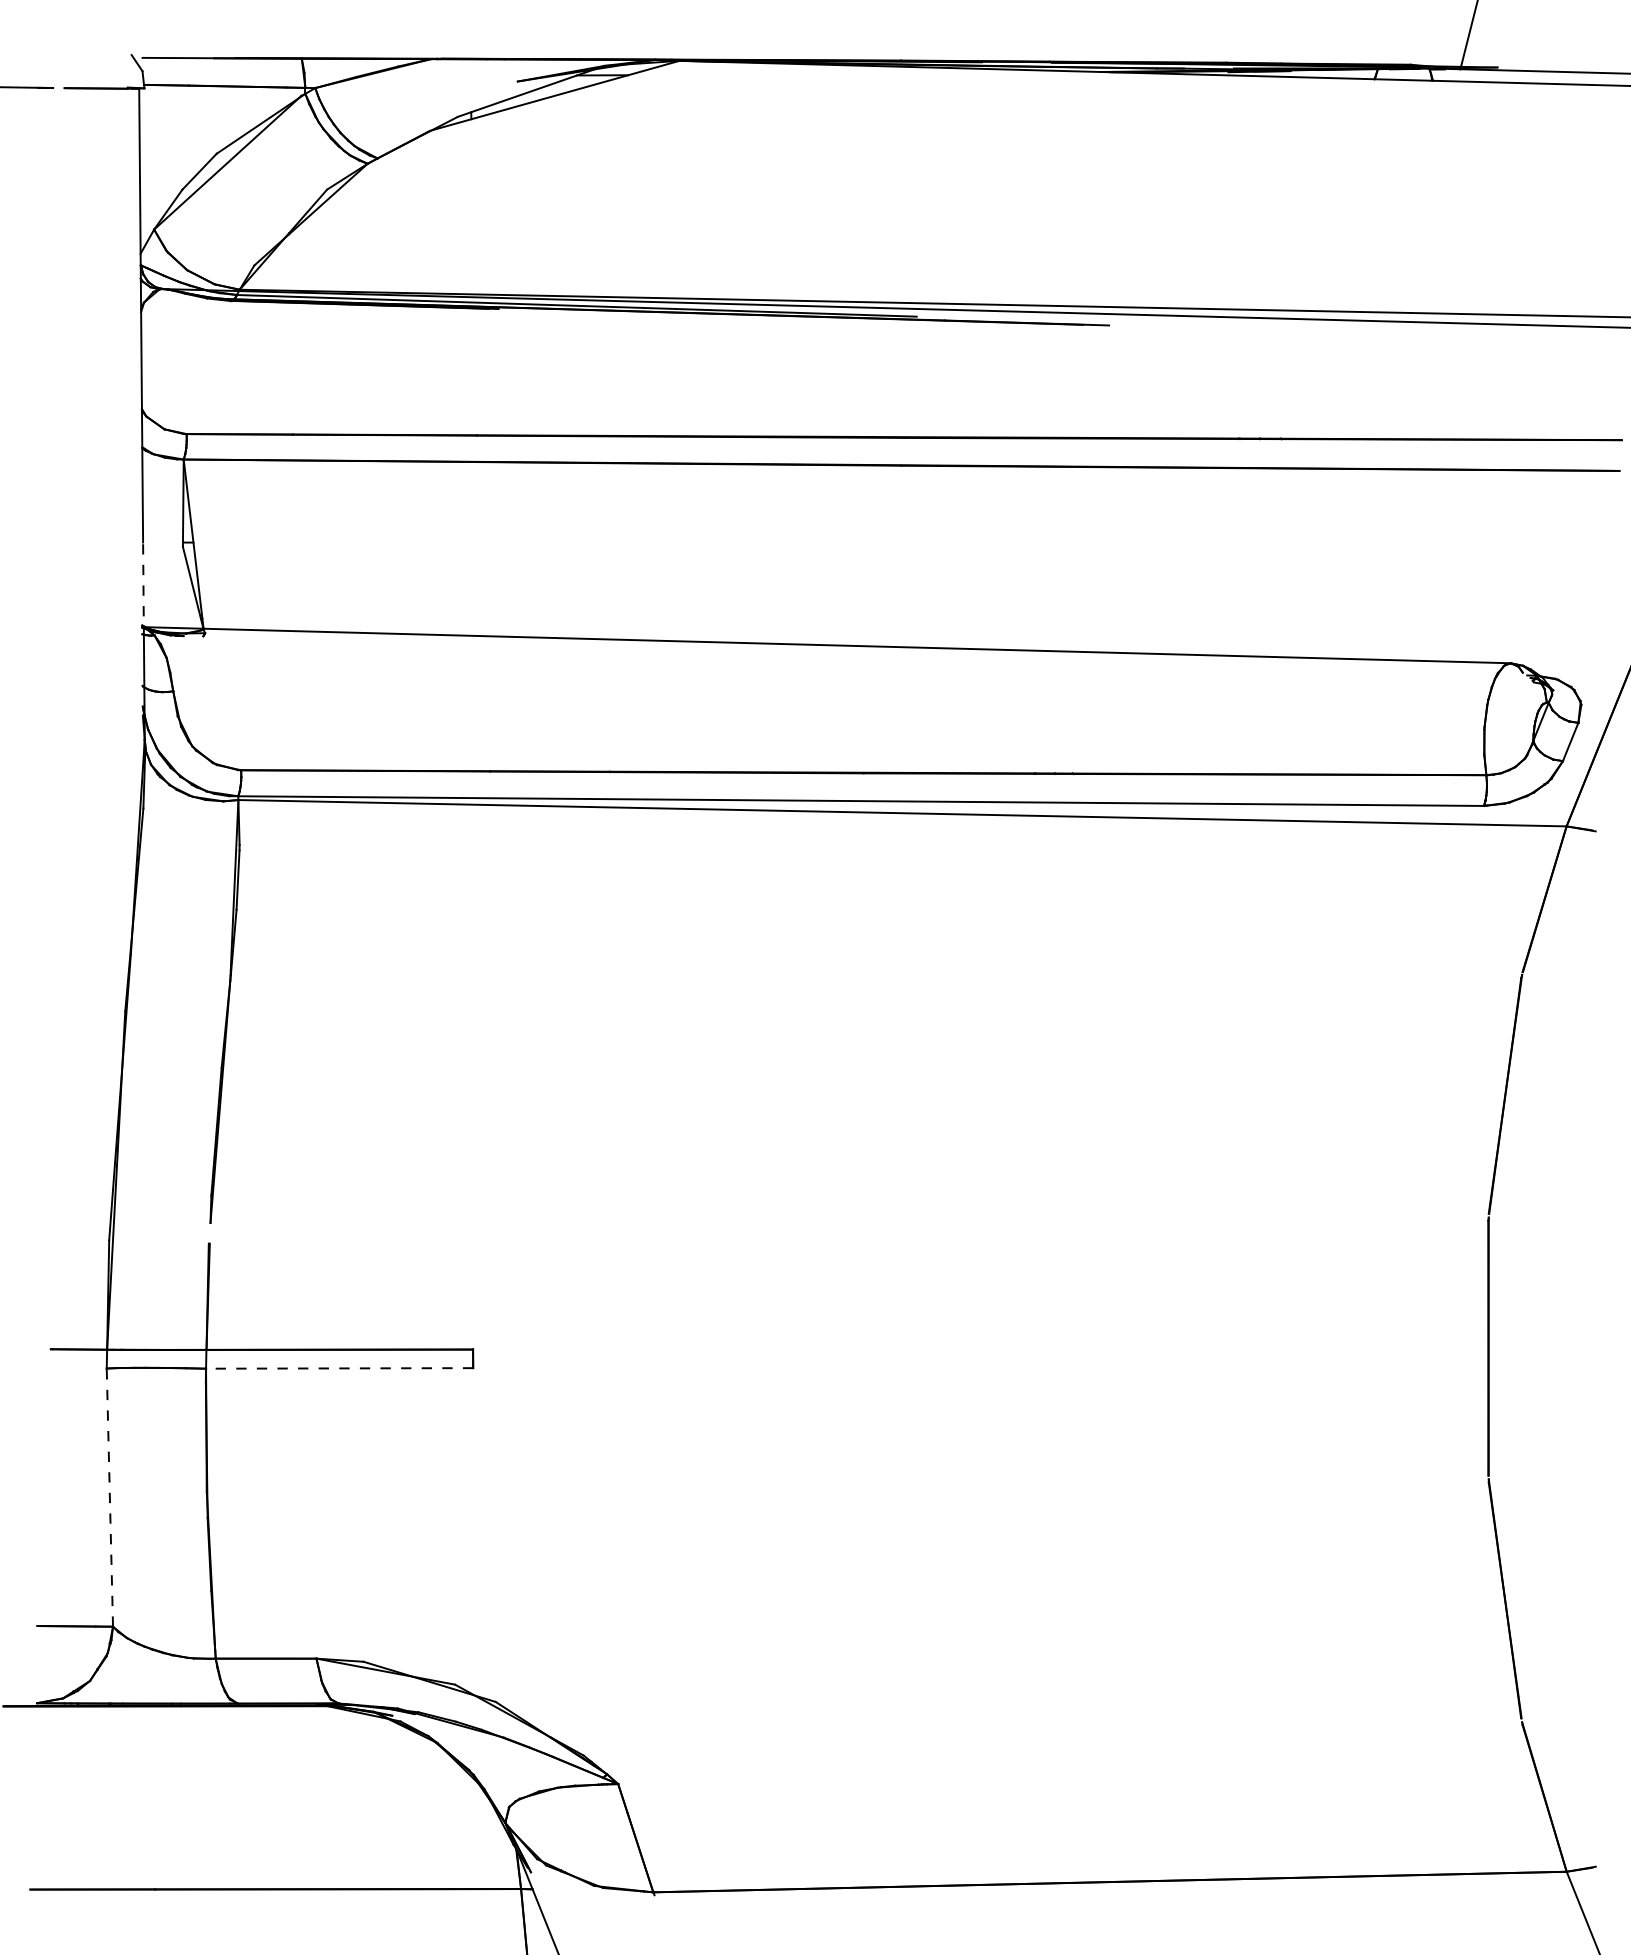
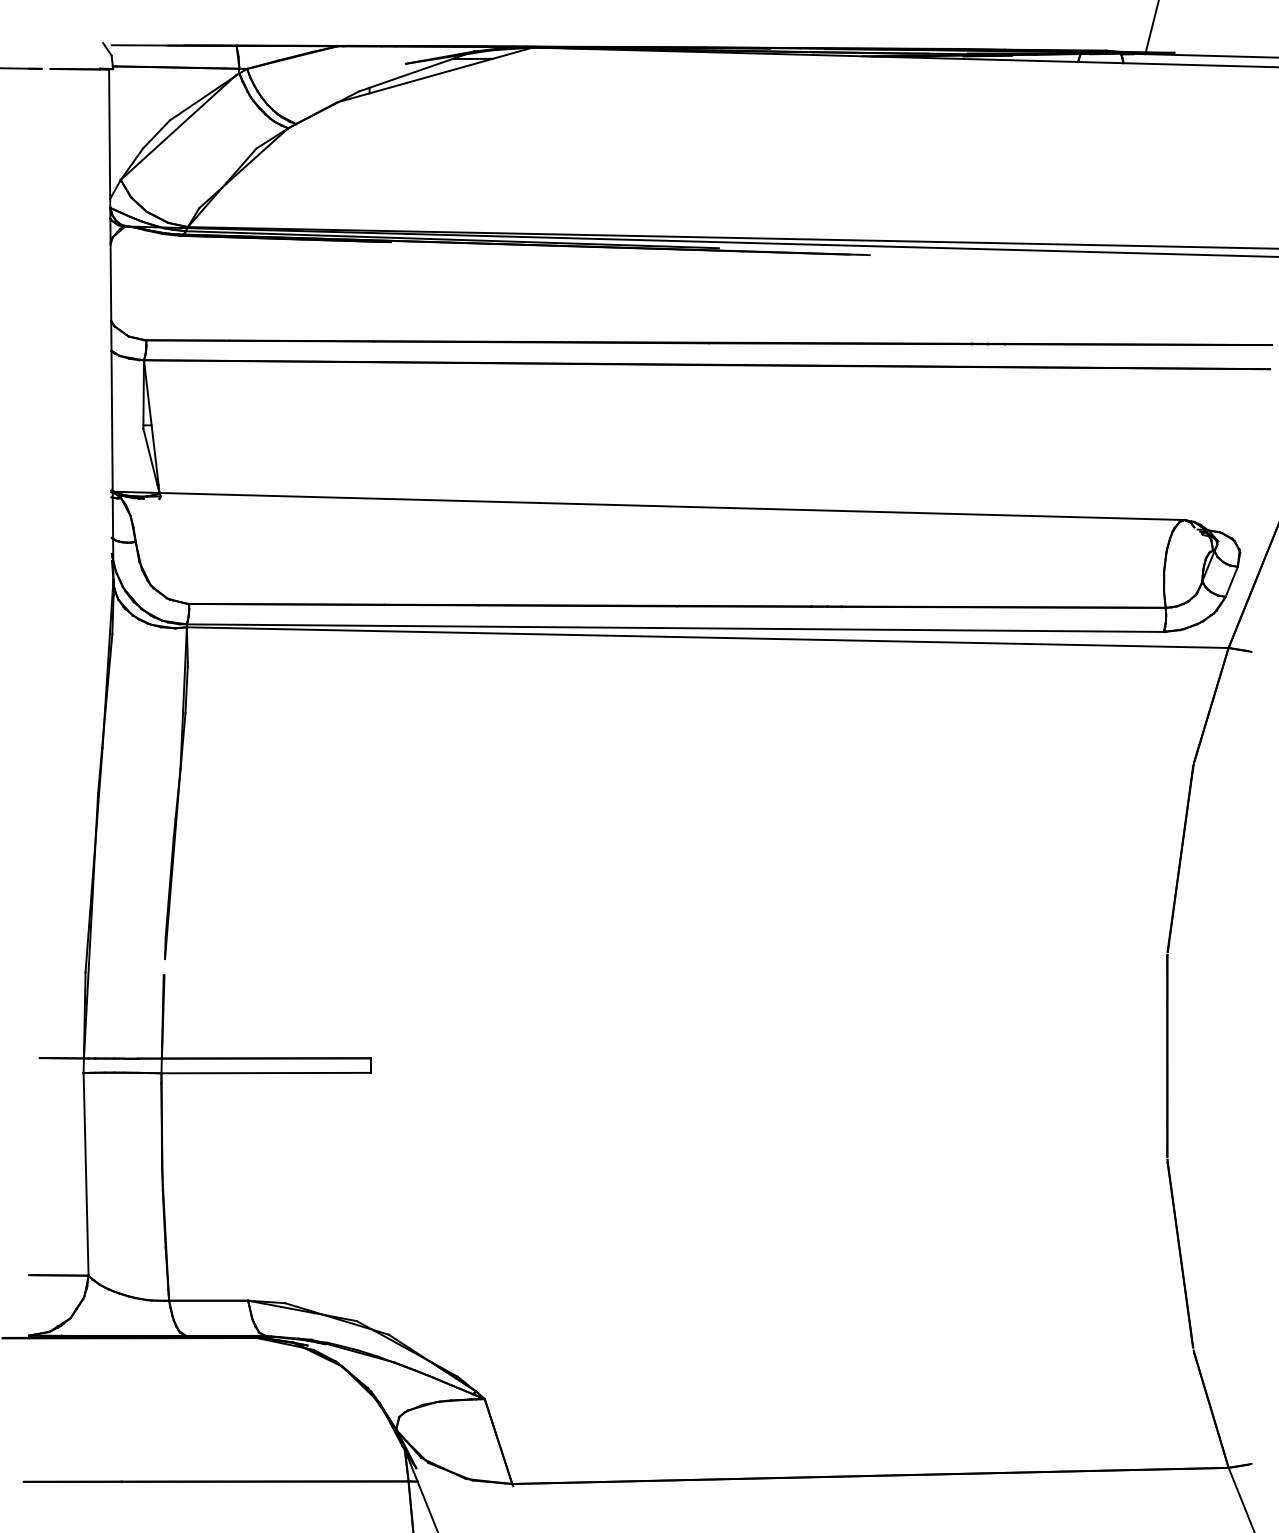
line: (143, 586) -> (112, 459), dashed -> solid
line: (339, 1368) -> (266, 1073), dashed -> solid
line: (109, 1497) -> (85, 1174), dashed -> solid

